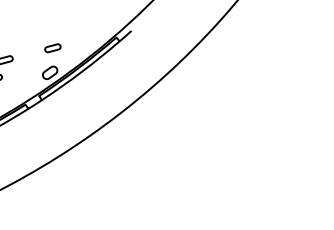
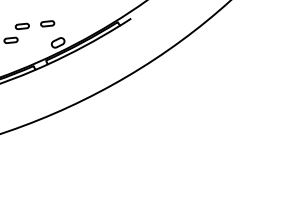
part: (52, 47) -> (47, 23), moved

